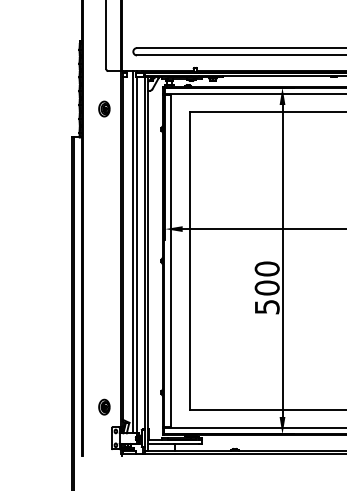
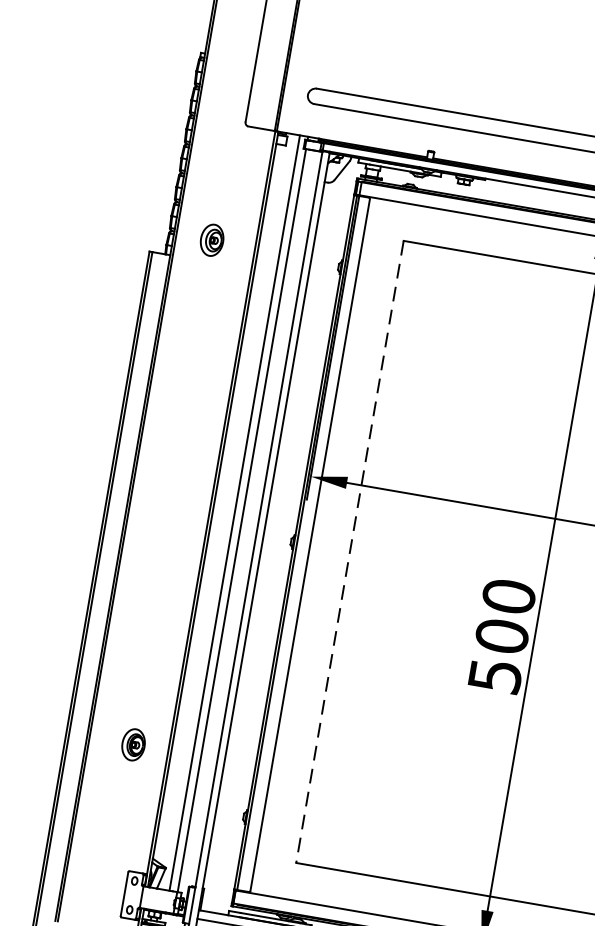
part: (104, 108) -> (212, 239), moved
line: (189, 261) -> (349, 552), solid -> dashed
part: (104, 406) -> (134, 743), moved

